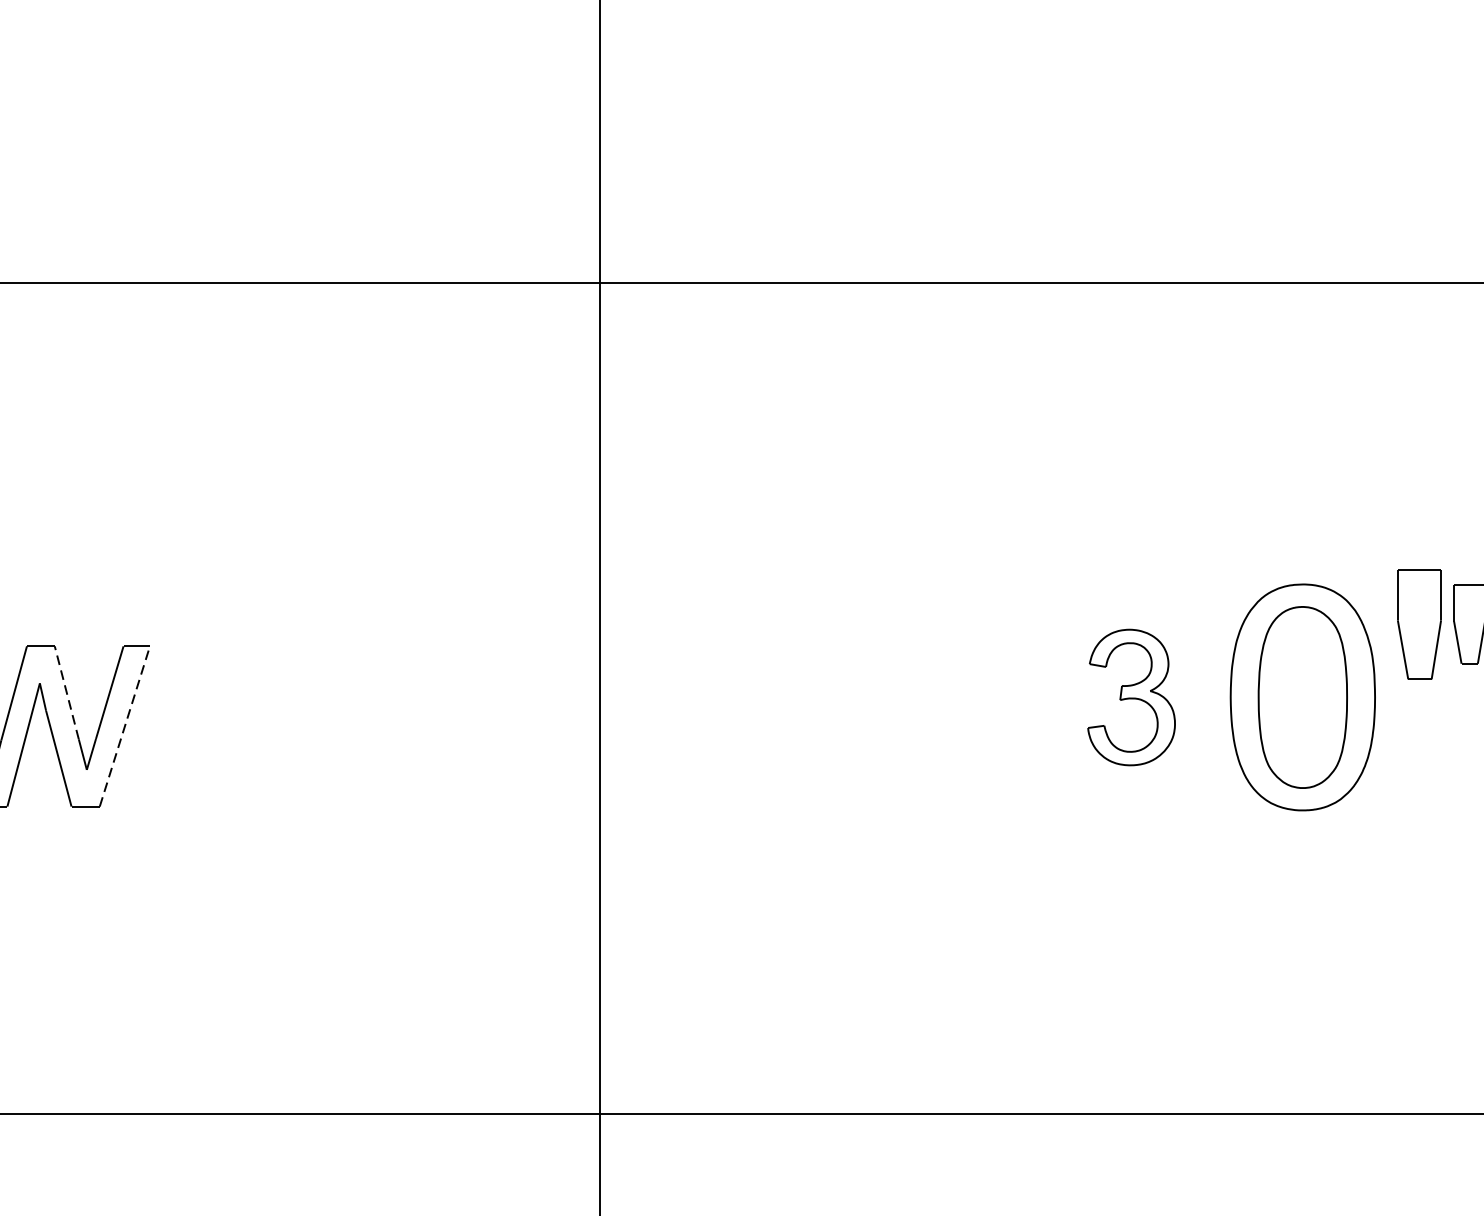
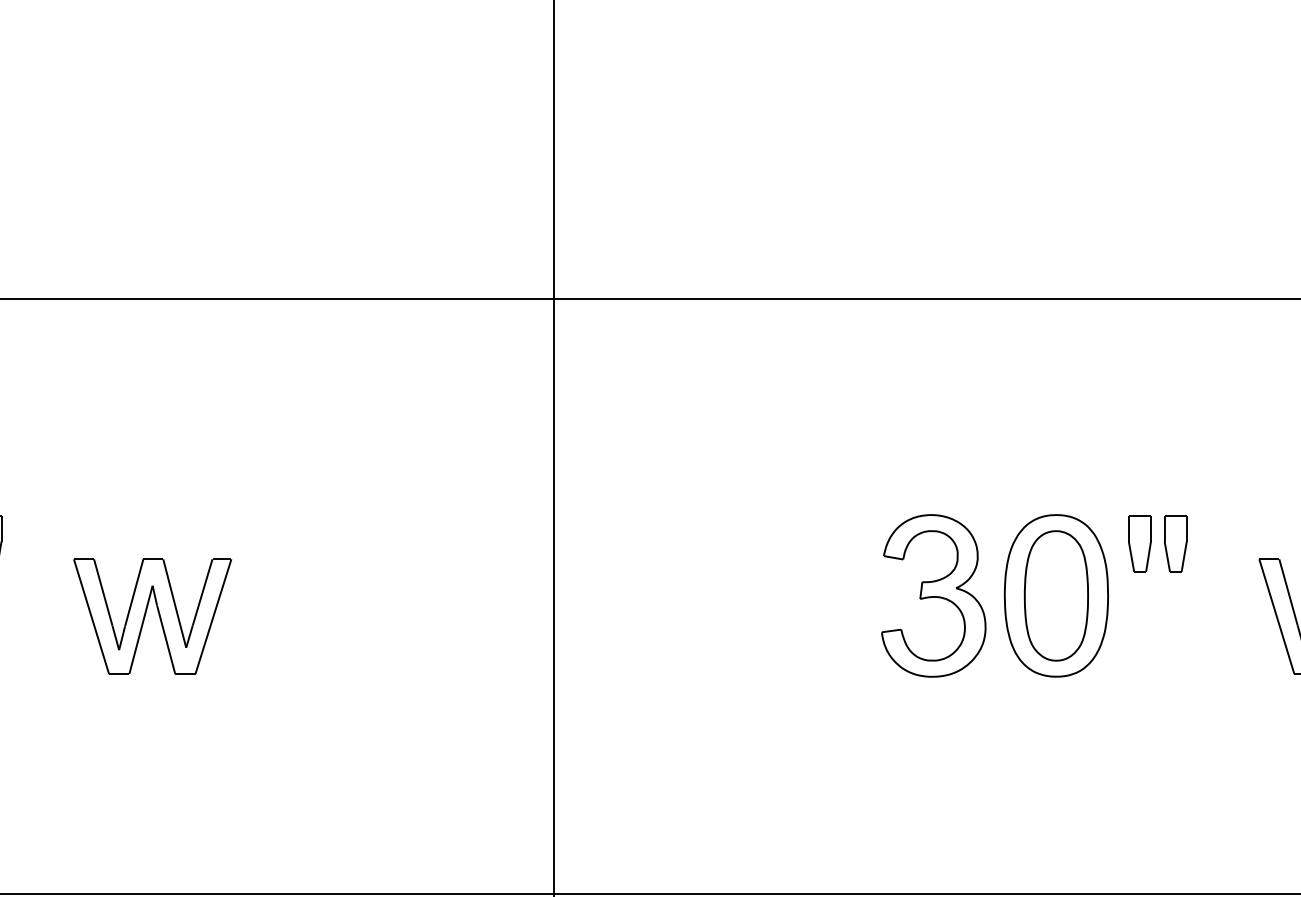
part: (1418, 624) -> (1139, 543), size x0.71
line: (66, 692) -> (171, 592), dashed -> solid
part: (1131, 696) -> (933, 595), size x1.67
line: (124, 726) -> (213, 616), dashed -> solid

